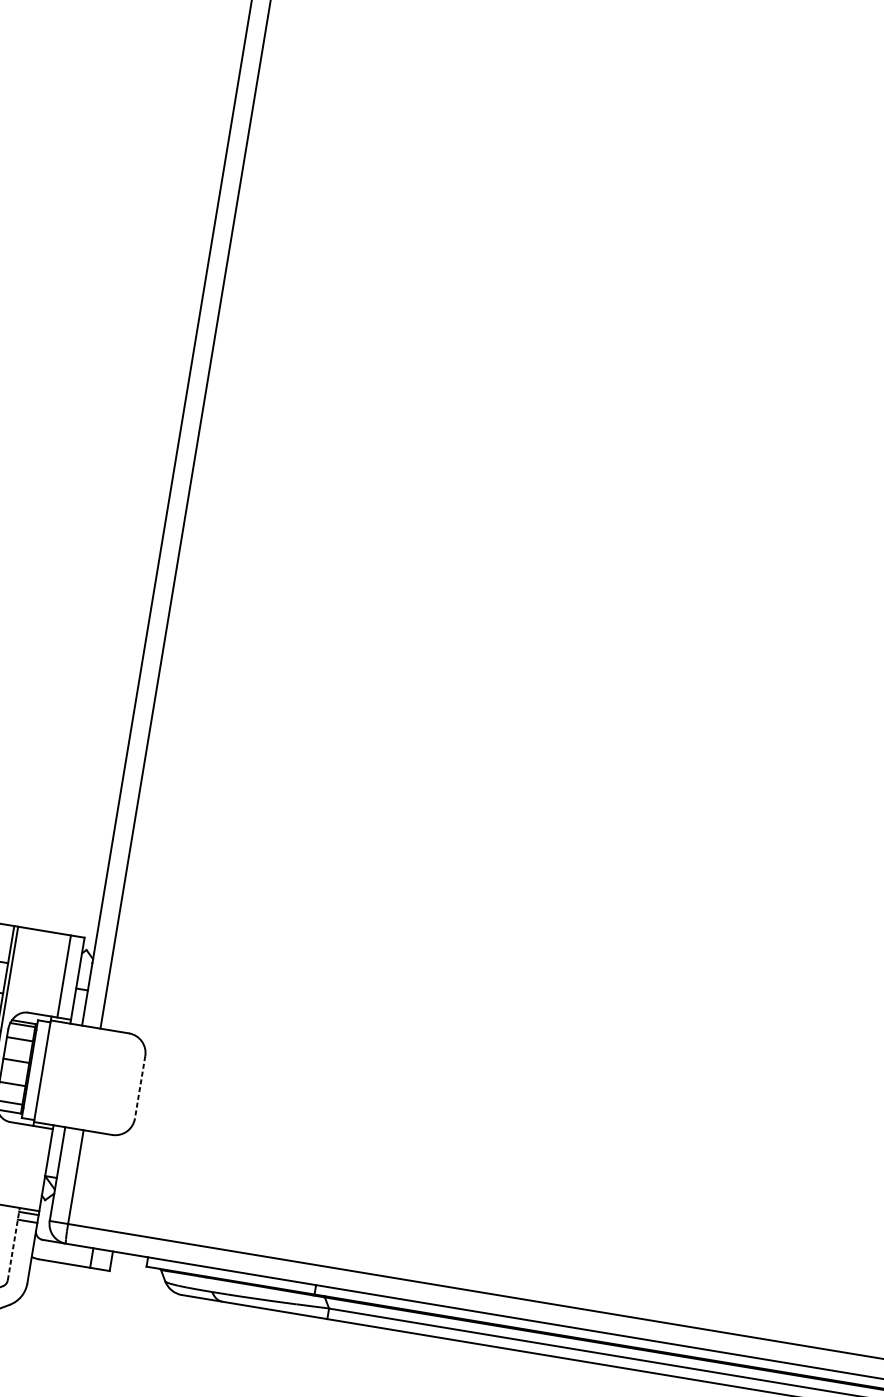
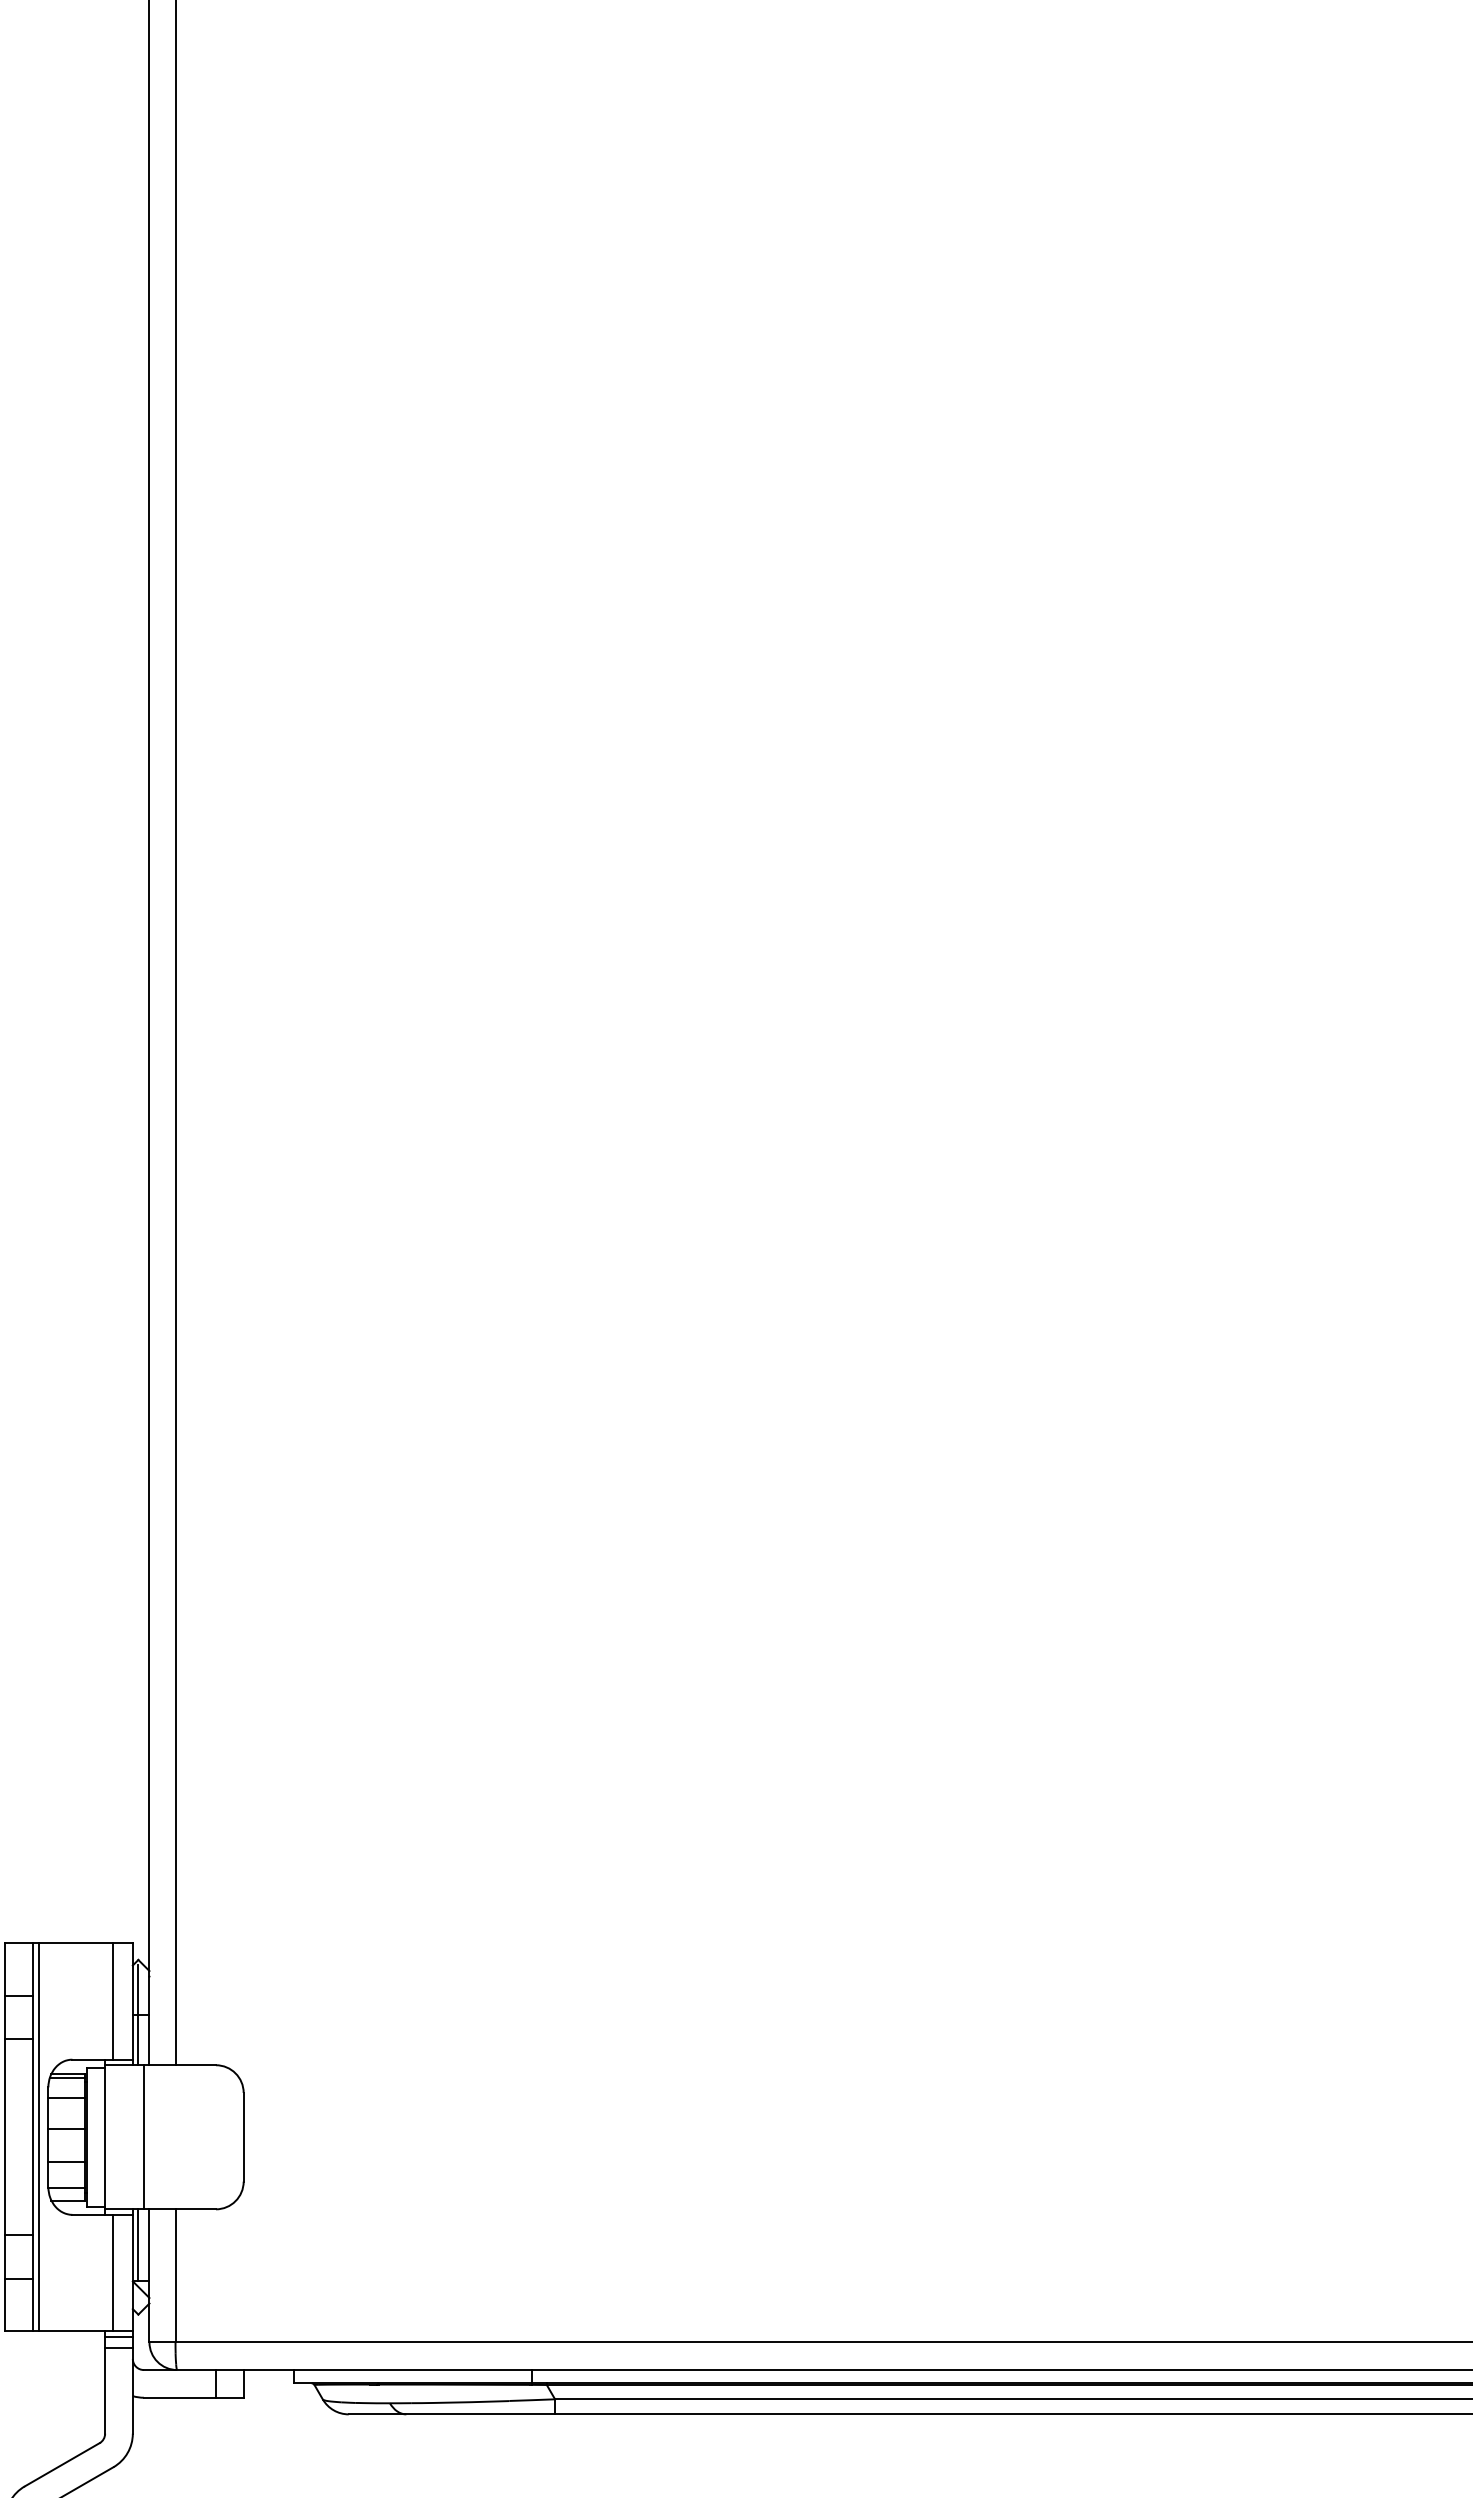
line: (80, 988) -> (138, 2014), added
line: (69, 1075) -> (143, 2137), added
line: (139, 1087) -> (243, 2137), dashed -> solid
line: (53, 1151) -> (138, 2245), added
line: (32, 1167) -> (113, 2272), added
line: (14, 1243) -> (105, 2381), dashed -> solid

